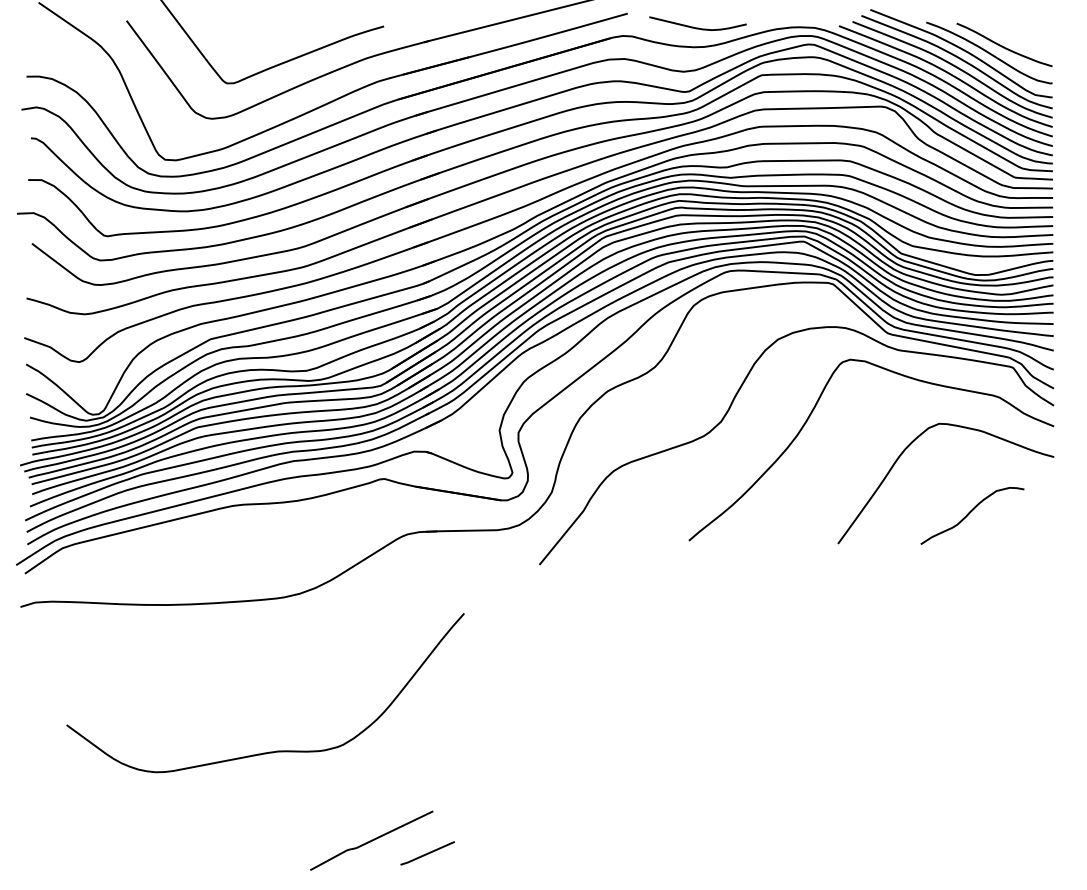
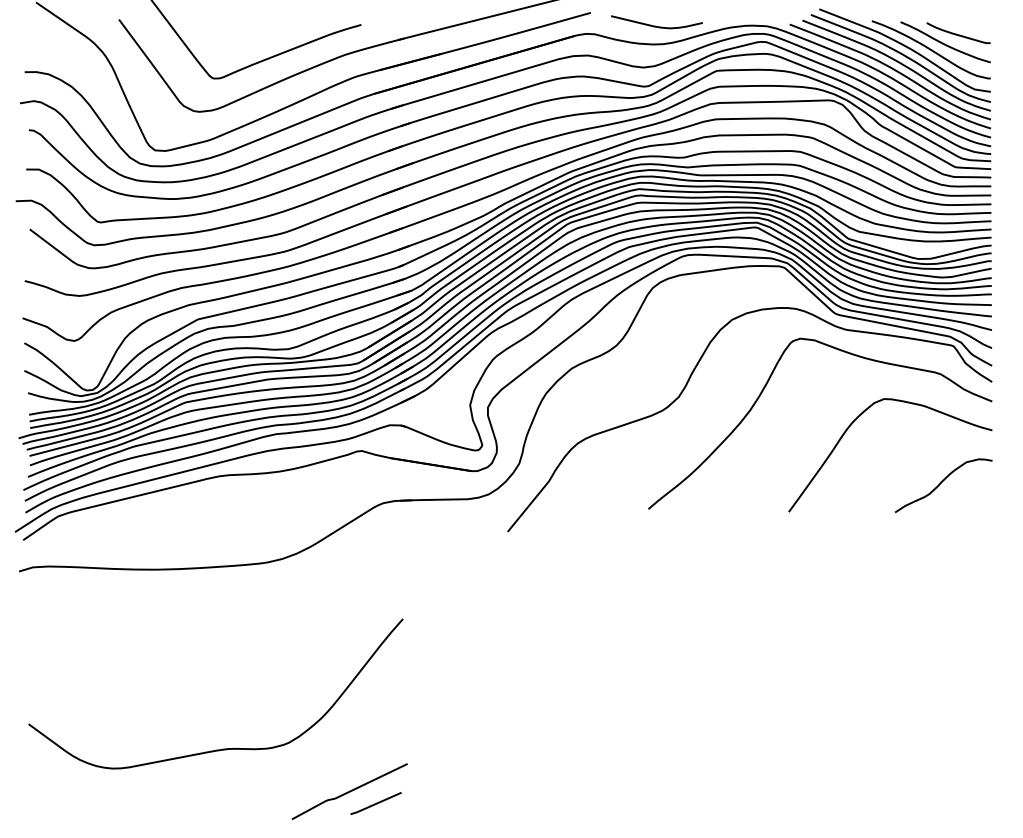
curve: (1018, 36) -> (958, 34), added
curve: (970, 513) -> (941, 483), moved
curve: (276, 750) -> (226, 748), moved
line: (427, 853) -> (375, 803), moved

